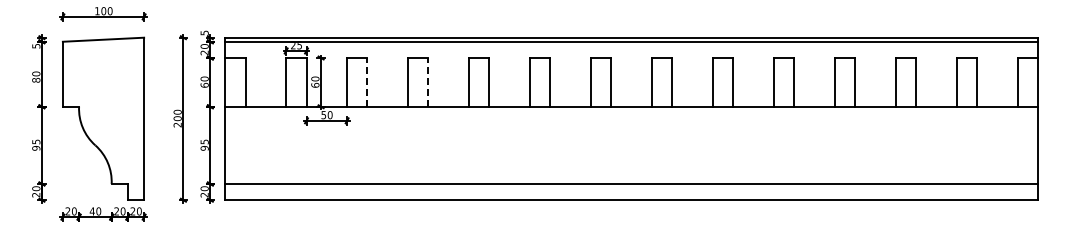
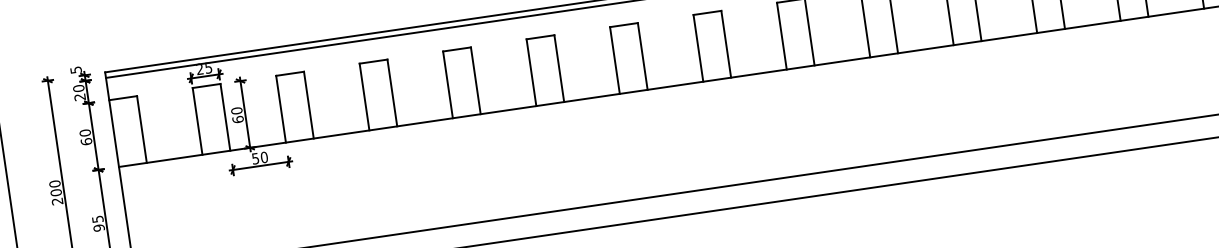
line: (367, 81) -> (308, 103), dashed -> solid
line: (428, 81) -> (392, 91), dashed -> solid

